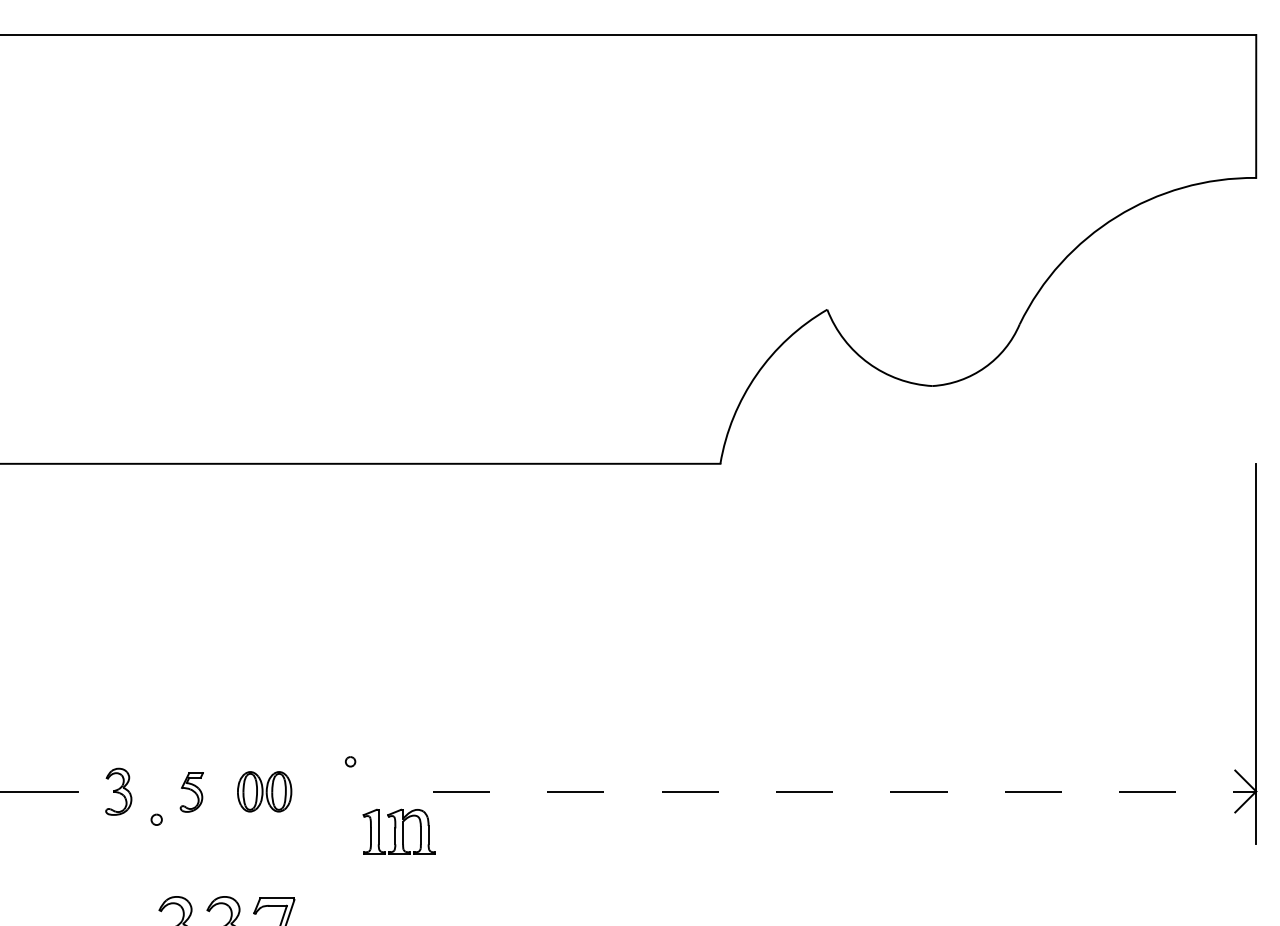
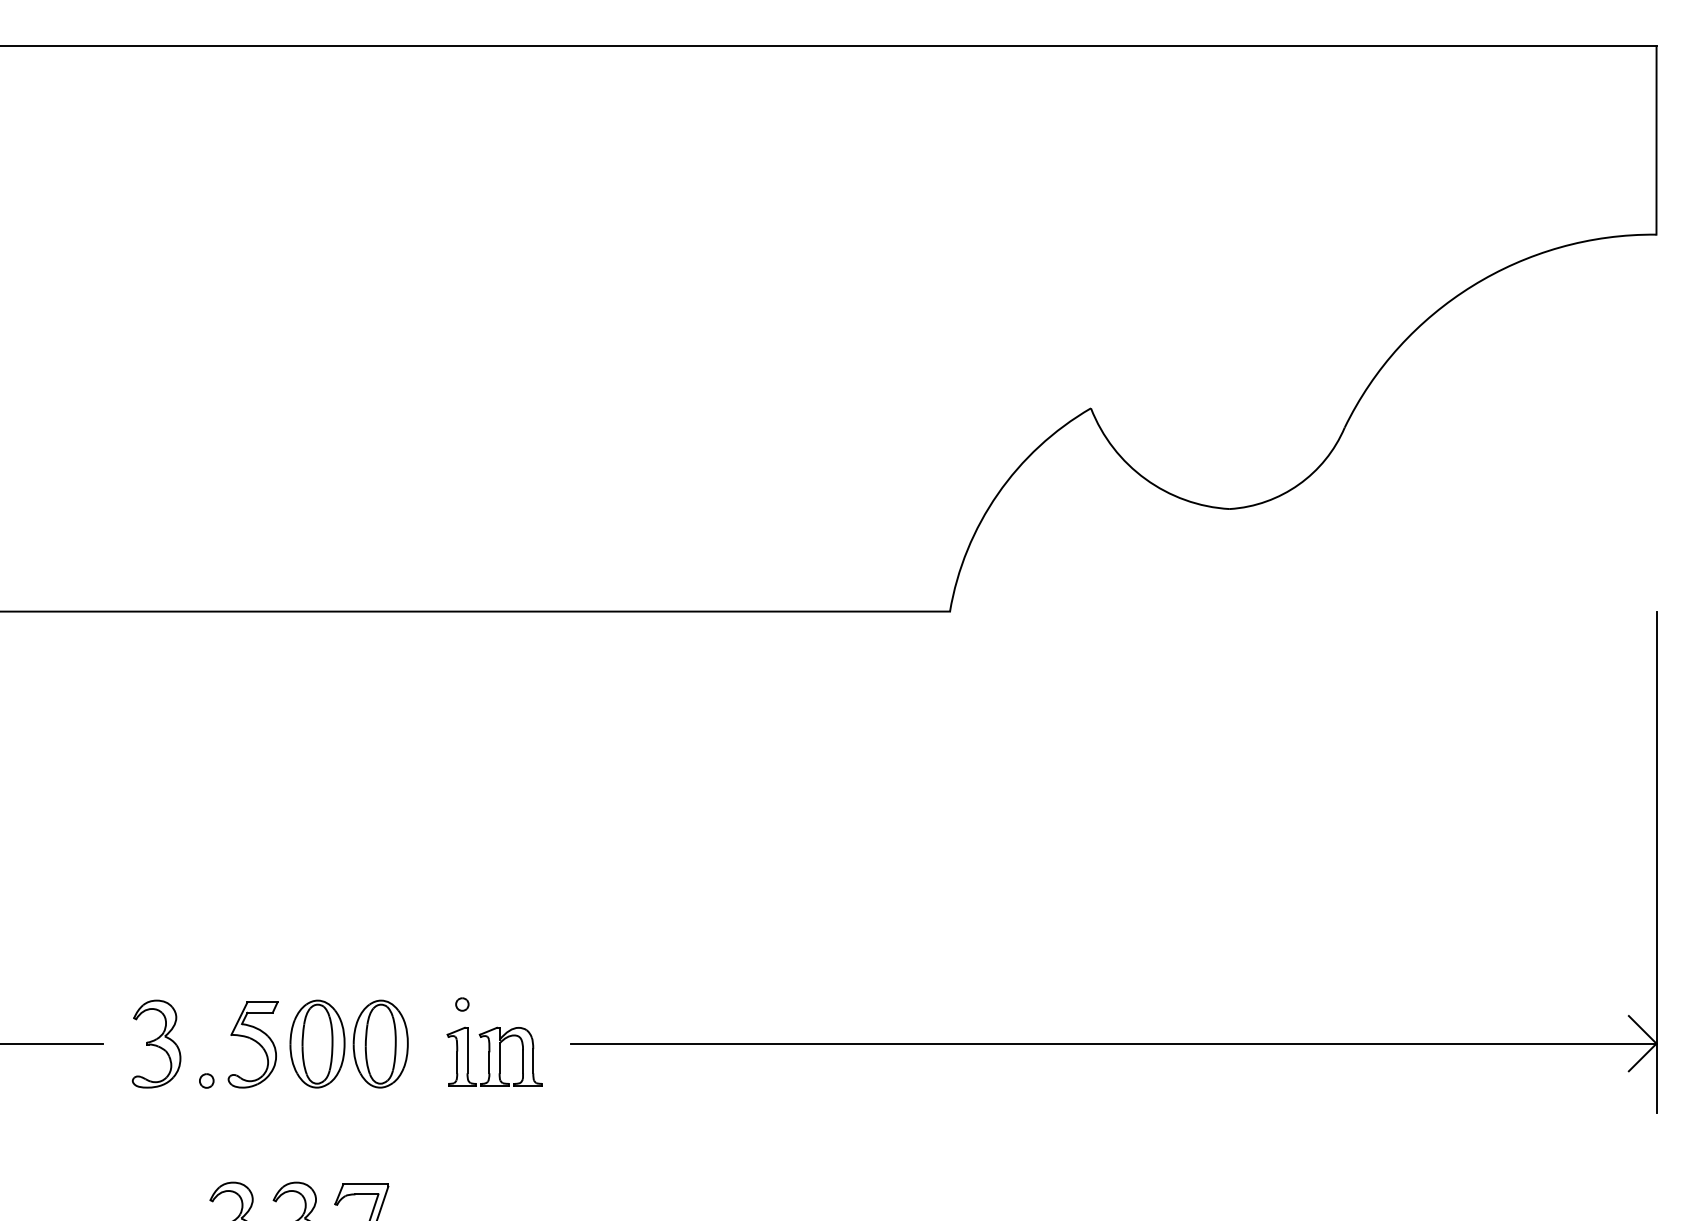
part: (118, 791) -> (156, 1043), size x1.43
part: (264, 791) -> (348, 1043), size x1.67
line: (844, 791) -> (1113, 1043), dashed -> solid
part: (191, 792) -> (252, 1044), size x1.67
part: (399, 831) -> (494, 1056), moved

